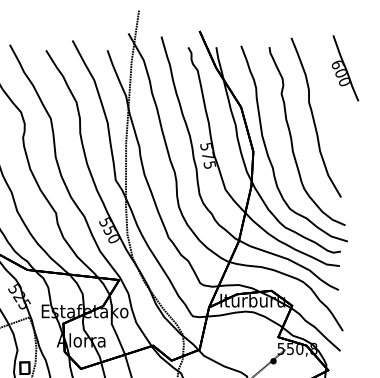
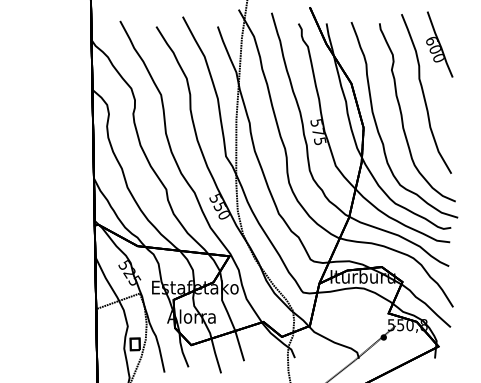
part: (345, 68) -> (439, 44), moved

